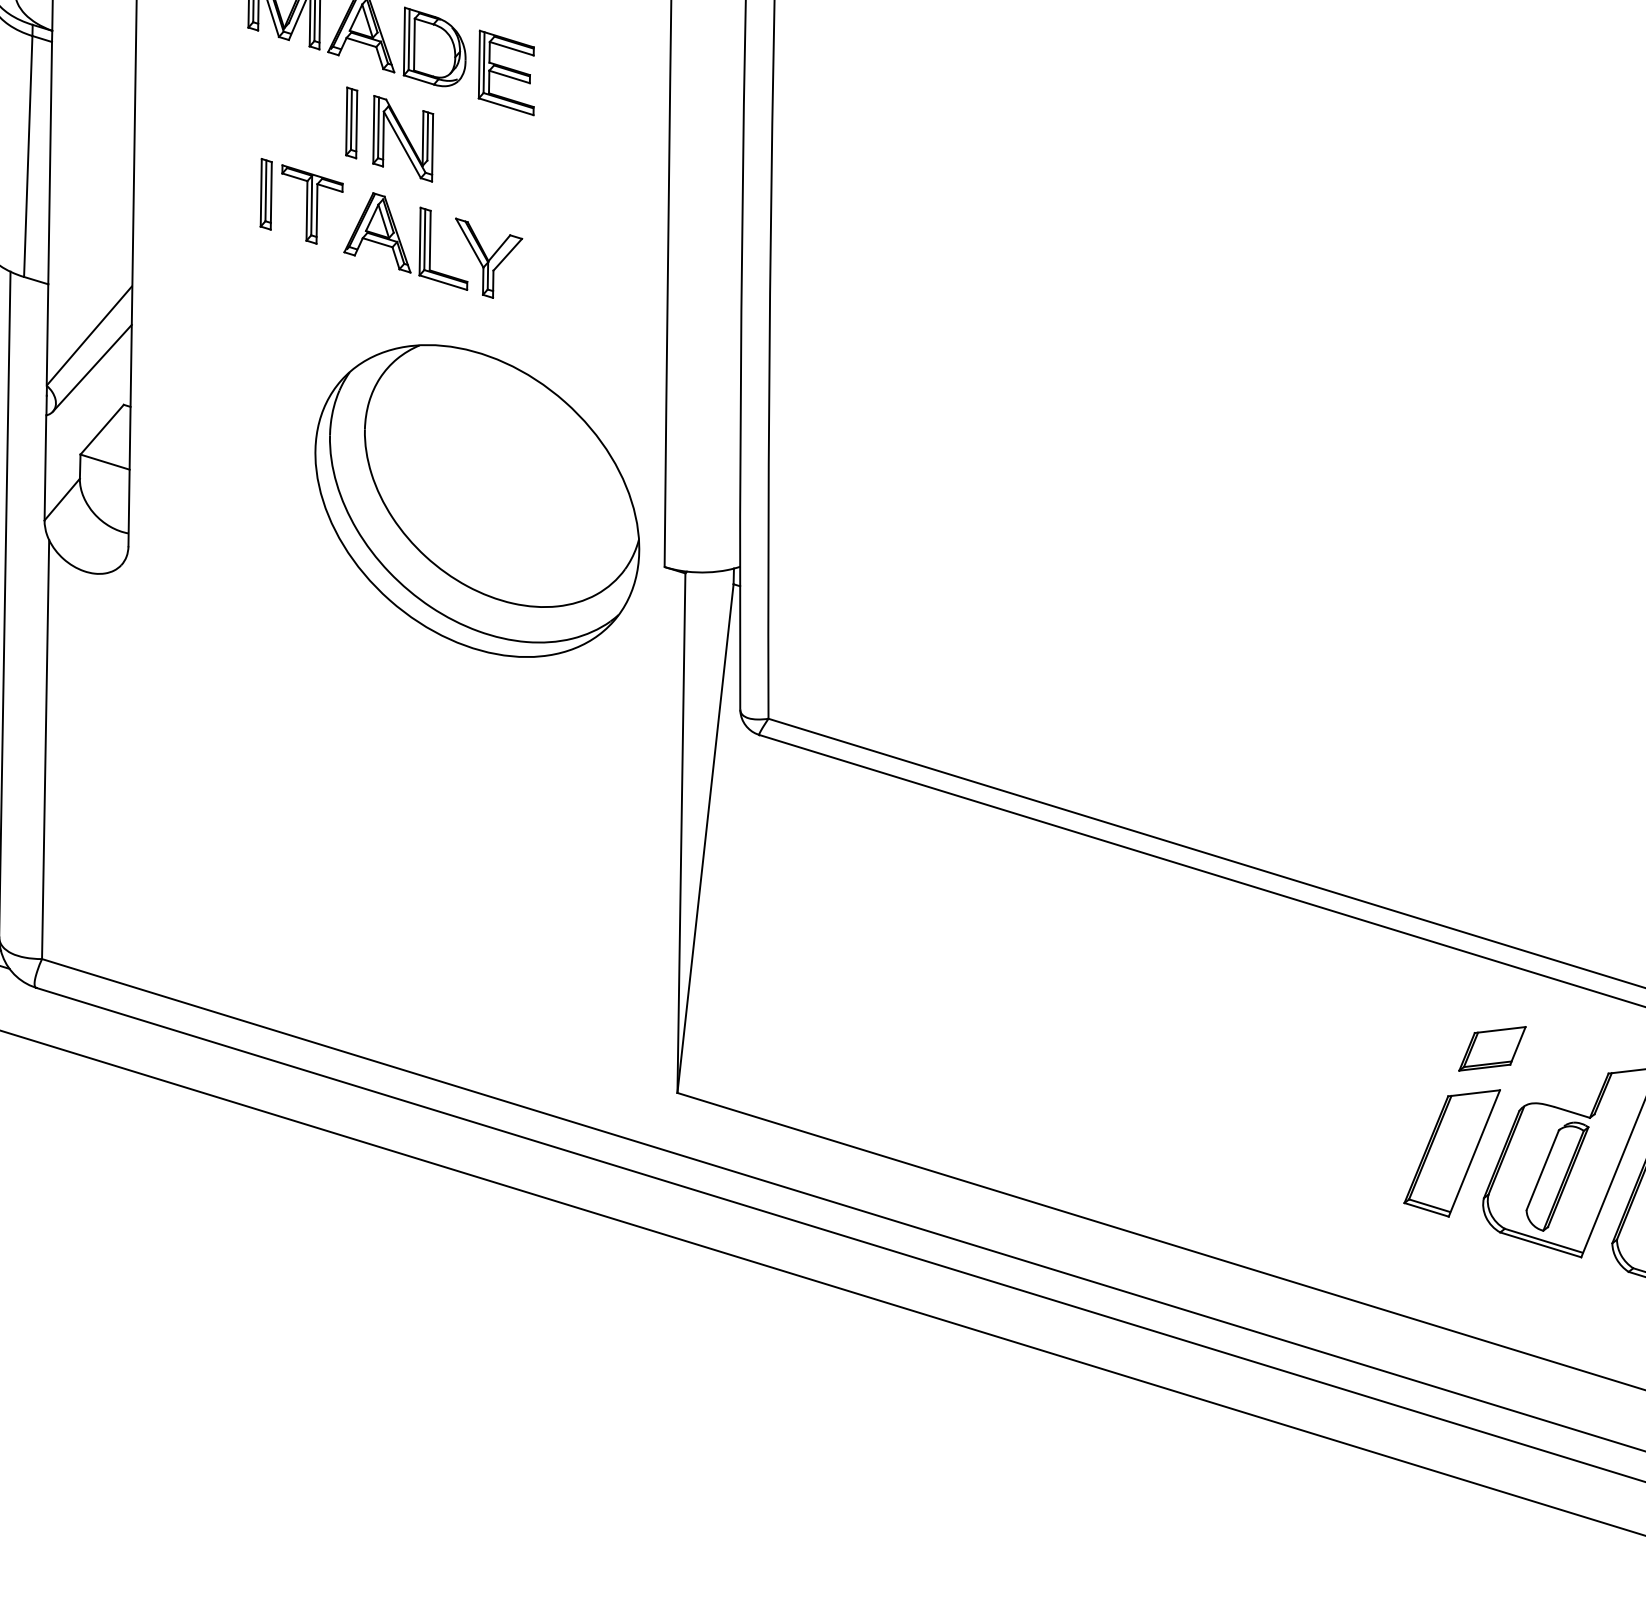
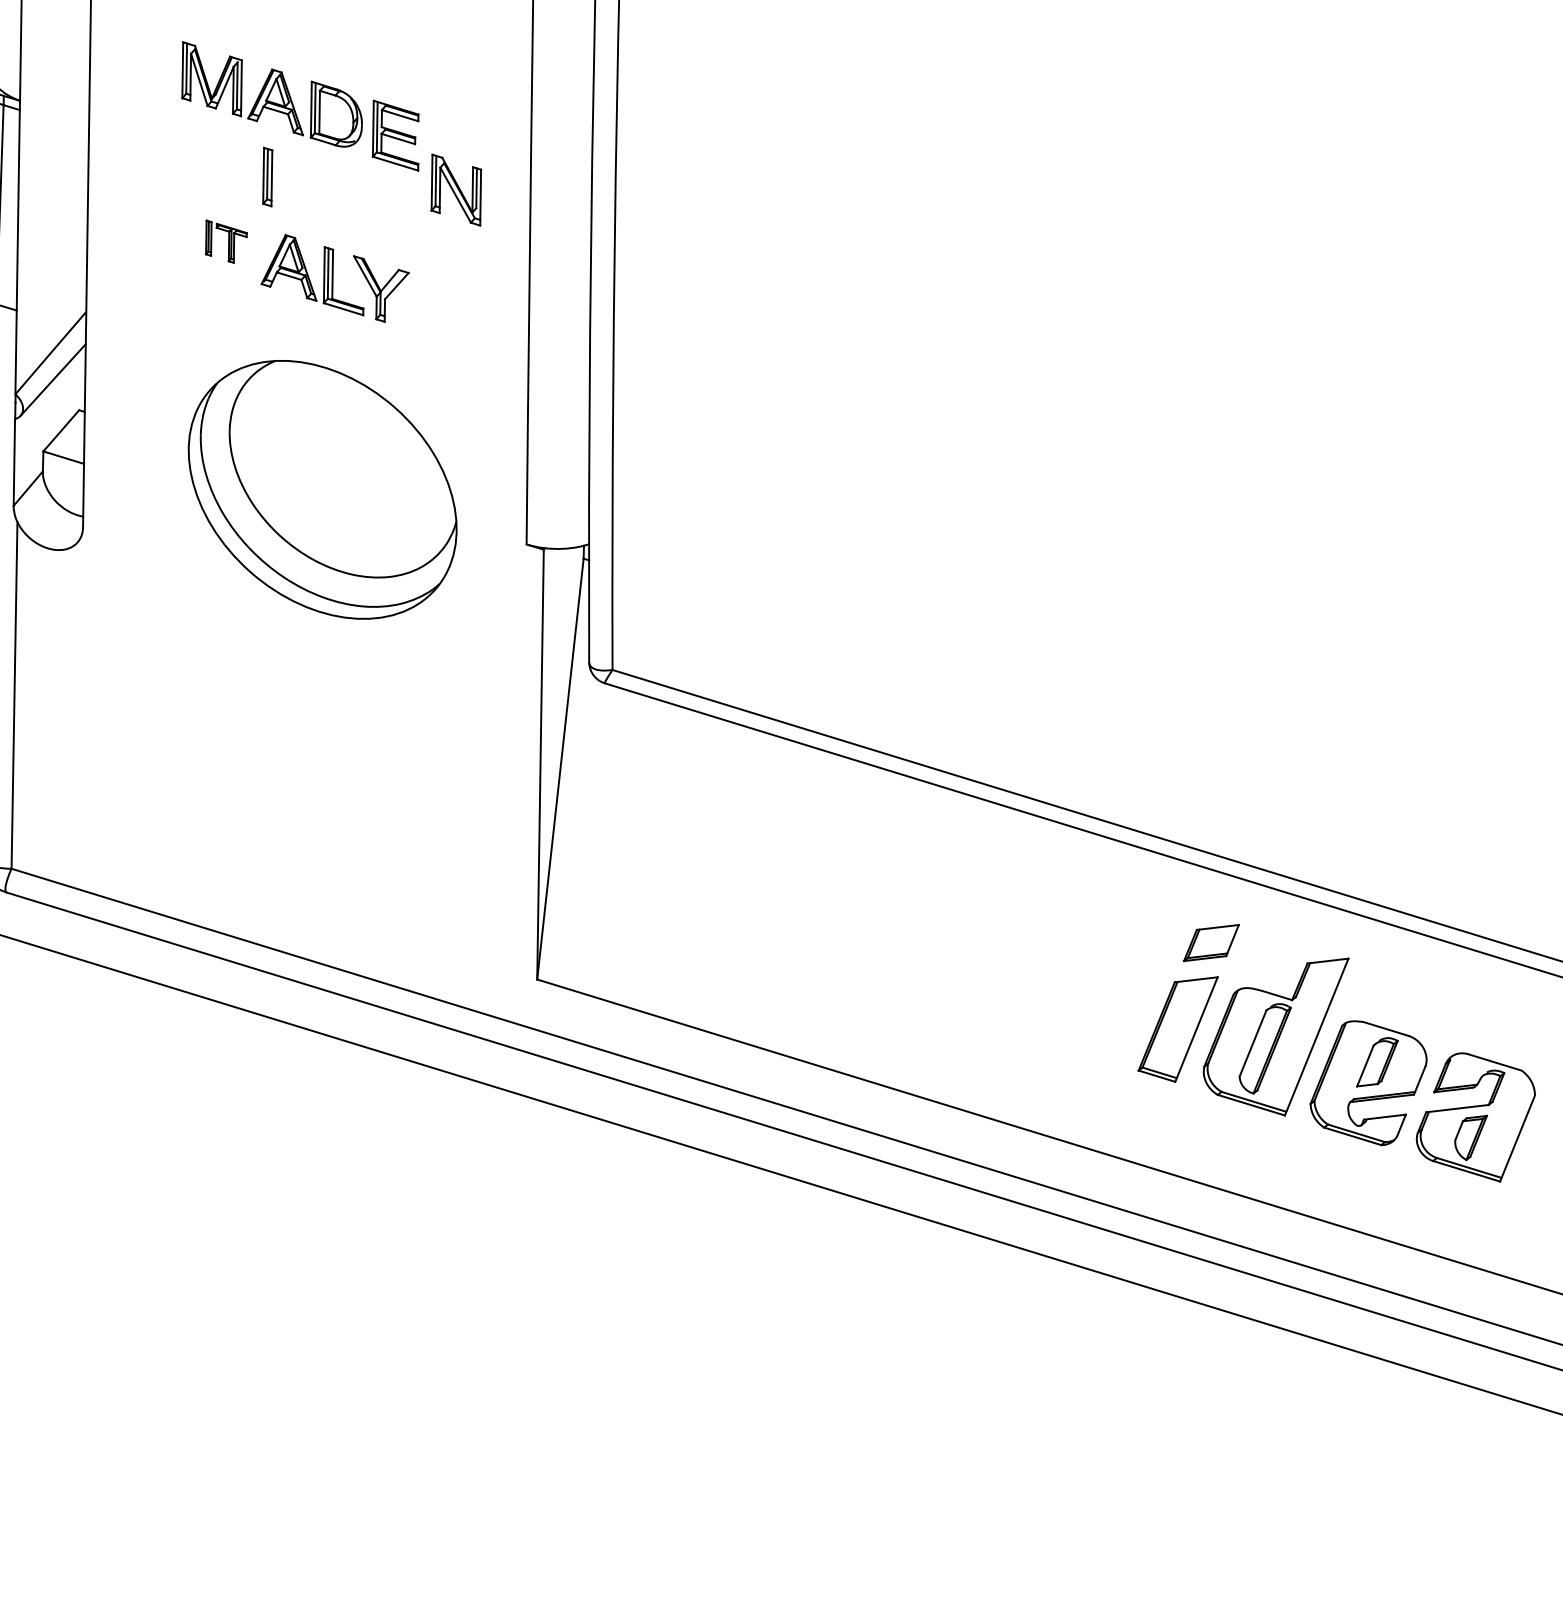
part: (403, 137) -> (456, 189), moved
part: (301, 200) -> (226, 241), size x0.6
part: (477, 500) -> (322, 489), moved

